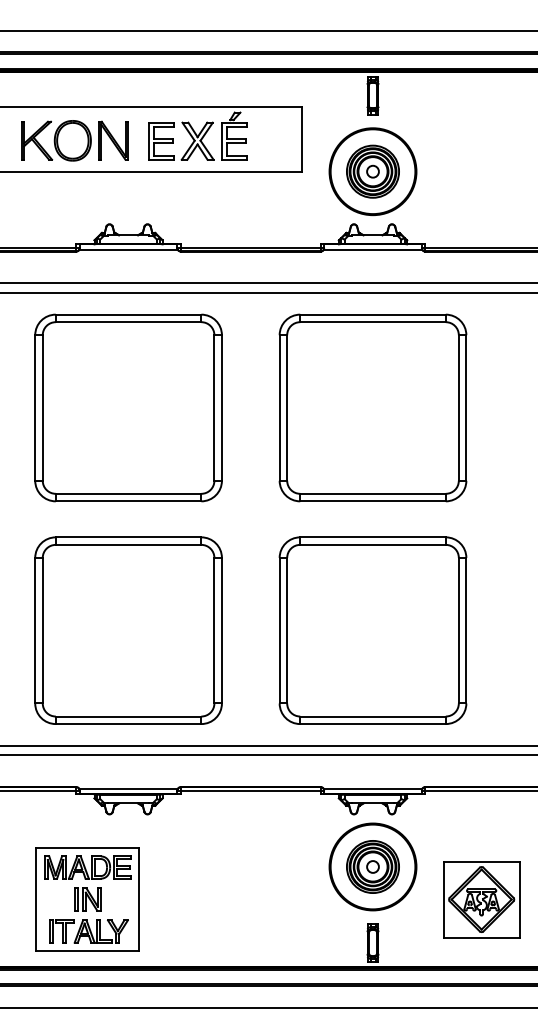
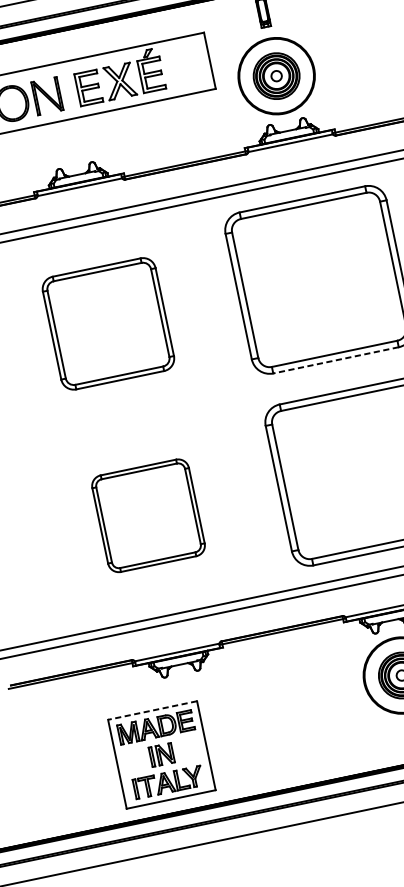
part: (128, 407) -> (108, 323), size x0.7
line: (373, 501) -> (336, 360), solid -> dashed
part: (128, 630) -> (148, 515), size x0.6
line: (87, 847) -> (152, 710), solid -> dashed

